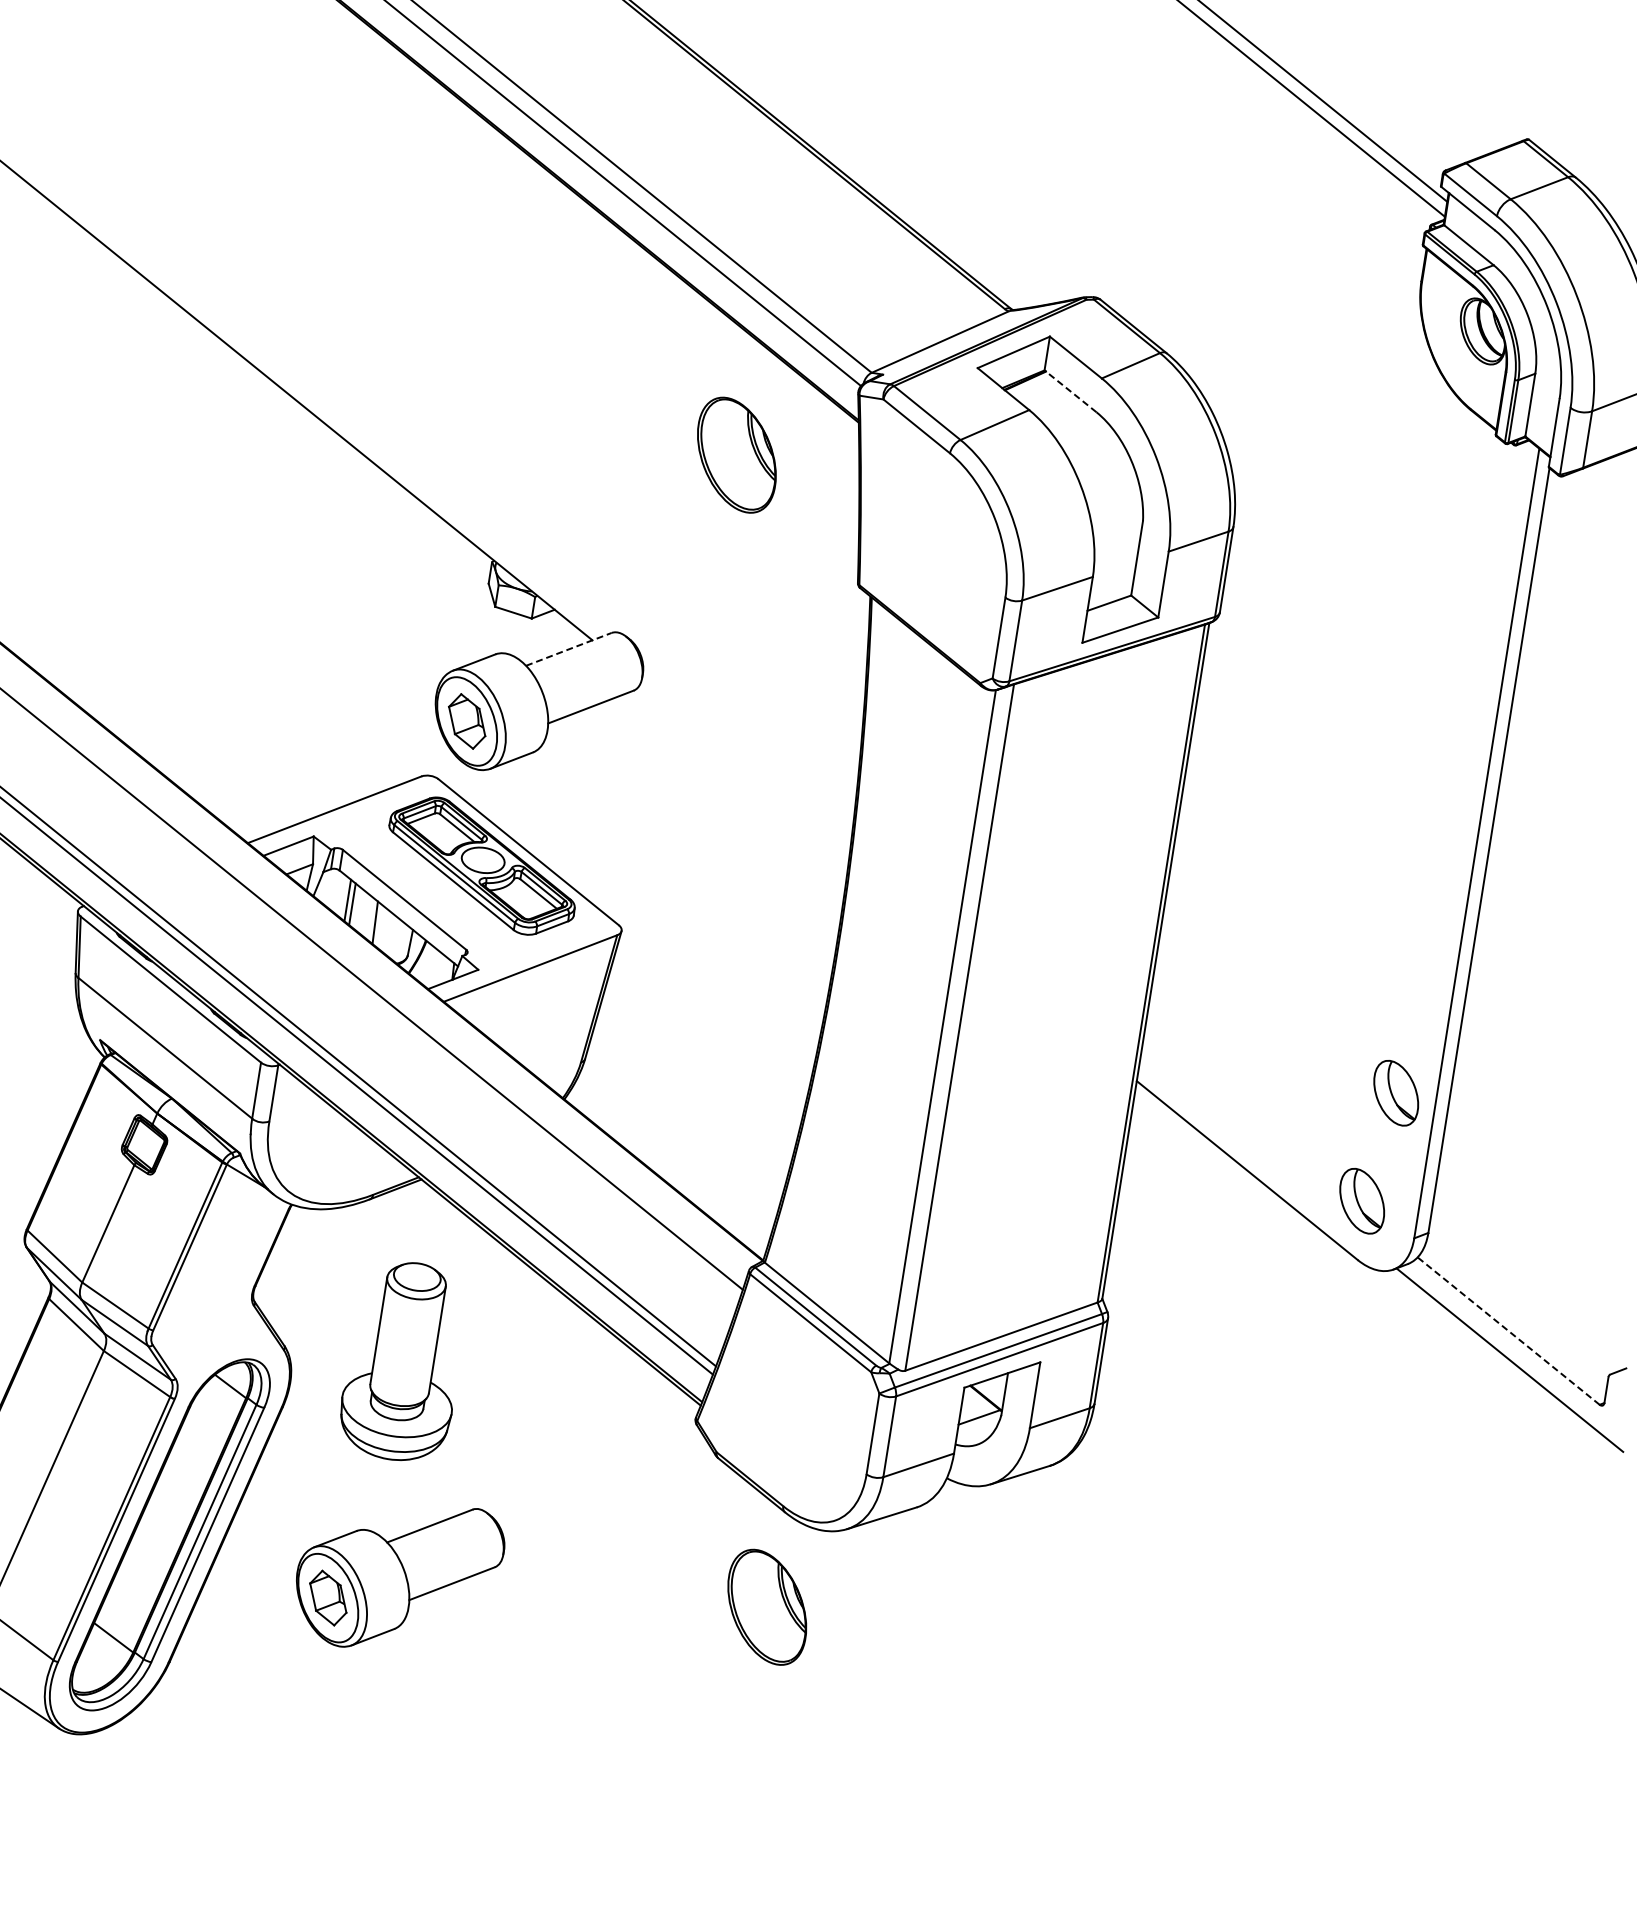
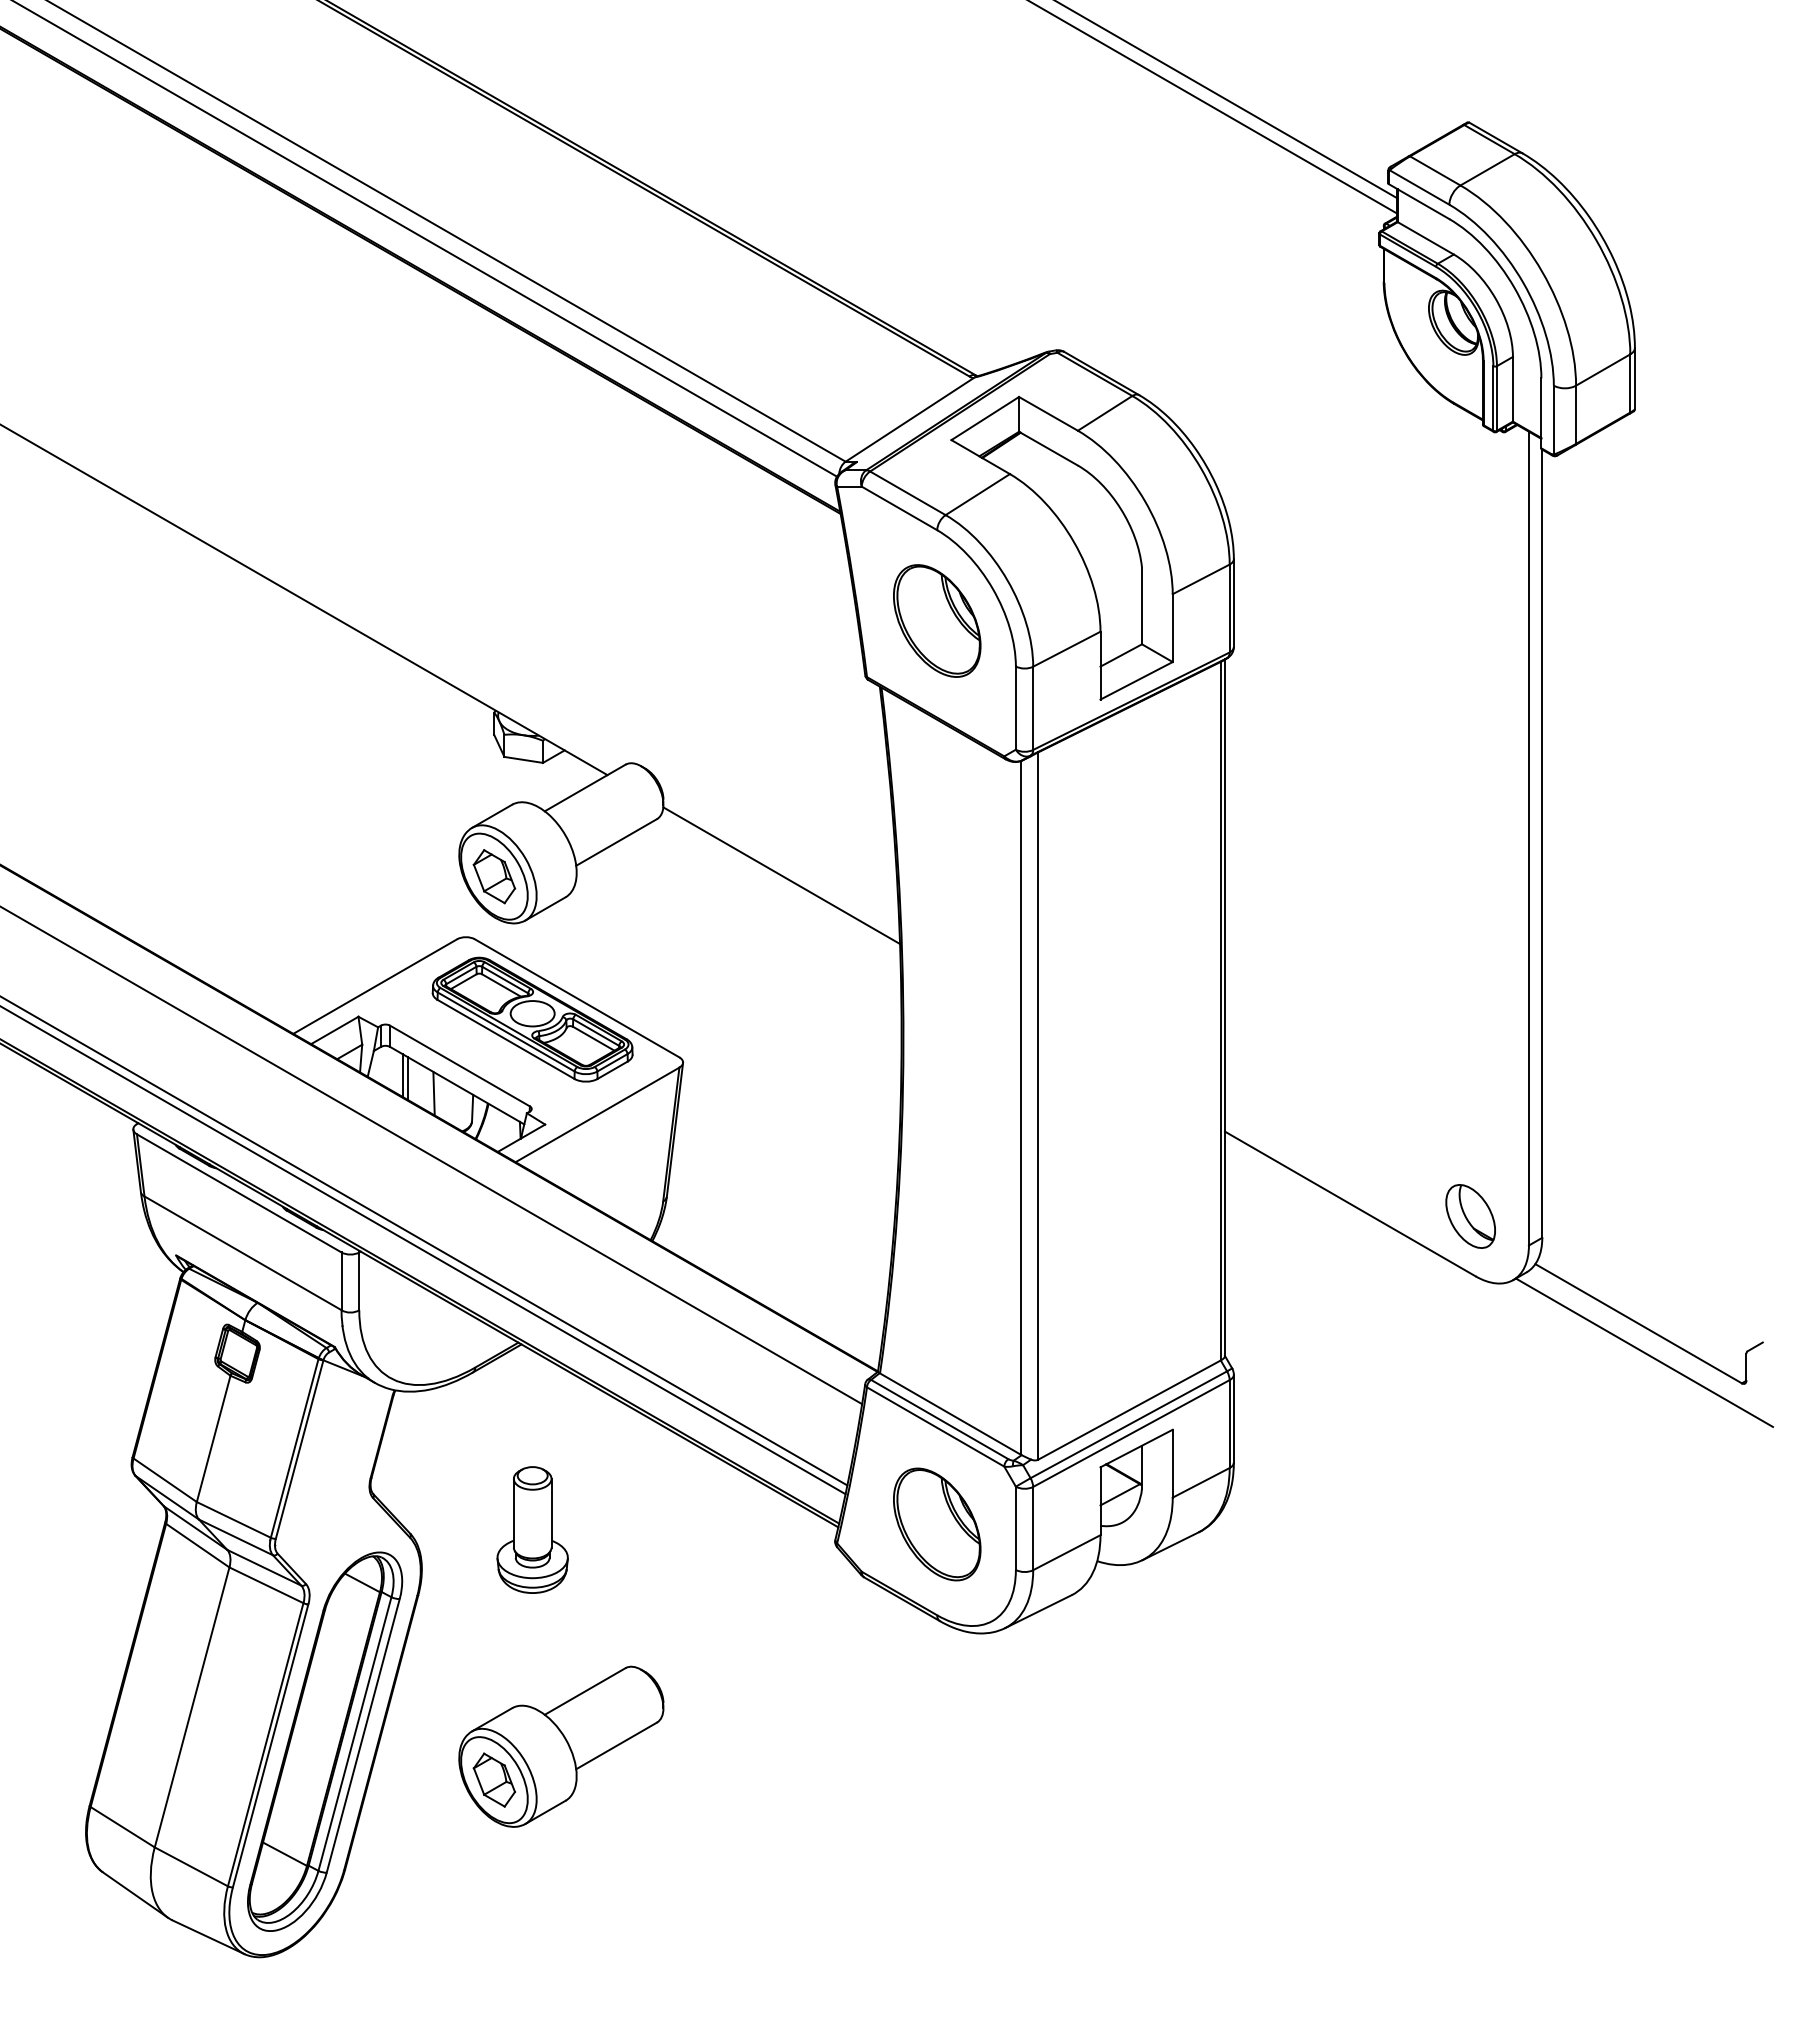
line: (1070, 391) -> (1048, 448), dashed -> solid
part: (737, 454) -> (937, 620), moved
line: (569, 649) -> (585, 788), dashed -> solid
line: (745, 764) -> (781, 875), added
part: (1396, 1093) -> (1487, 1102), removed
line: (1508, 1330) -> (1638, 1323), dashed -> solid
part: (403, 1360) -> (532, 1529), size x0.62
part: (767, 1607) -> (937, 1524), moved

